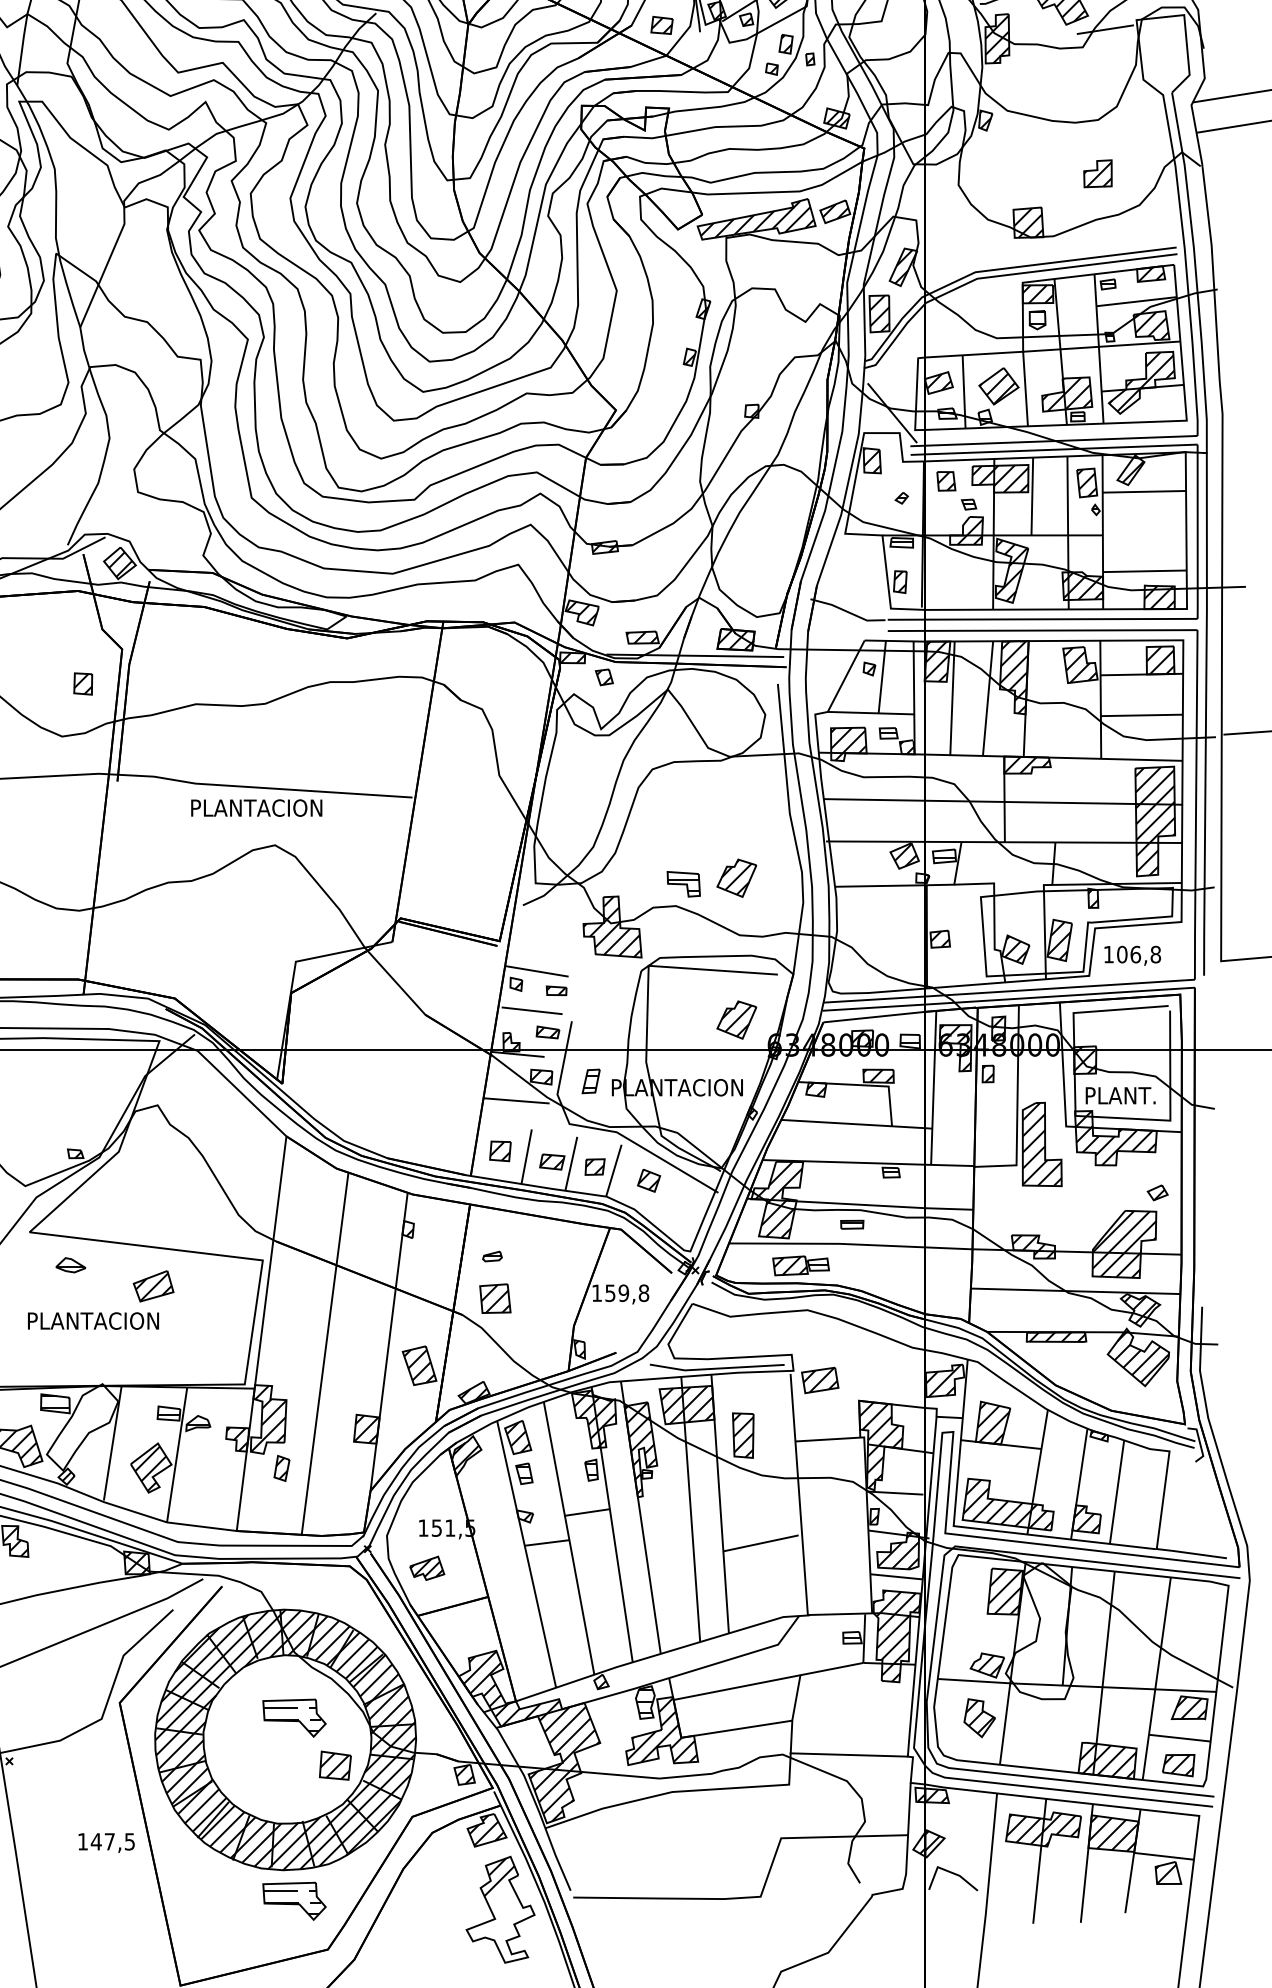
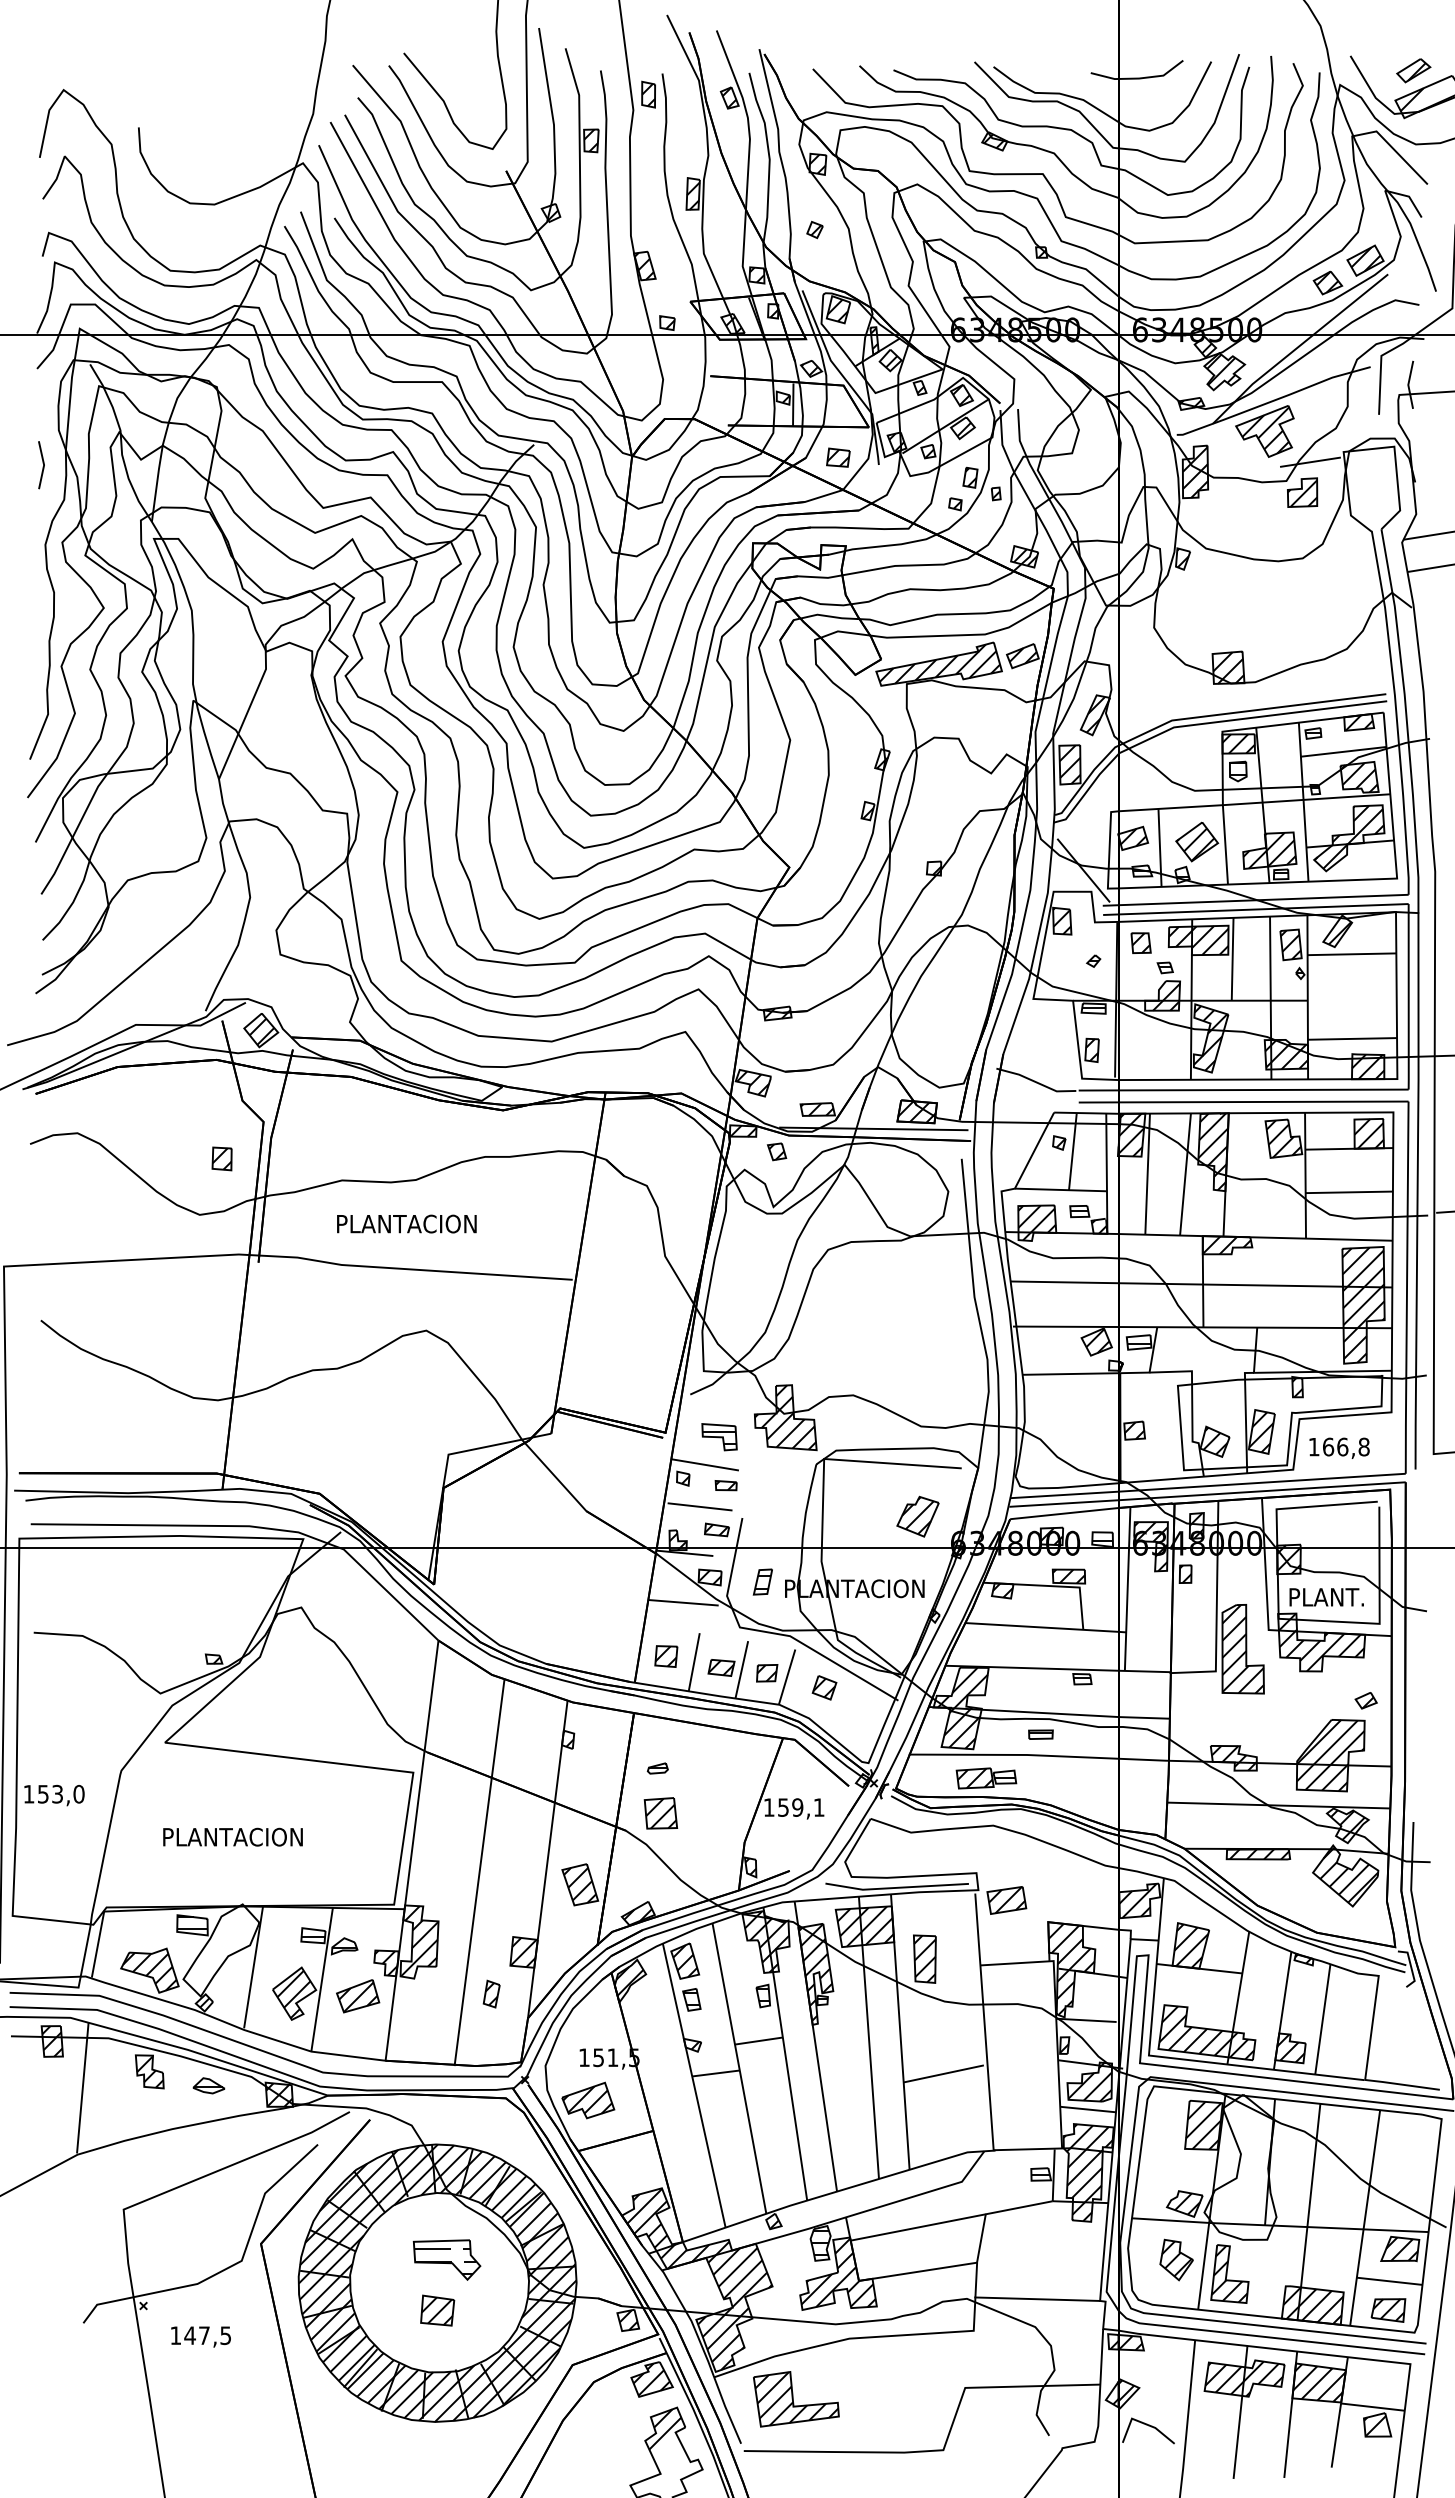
part: (1097, 173) -> (1302, 492), moved
text: (256, 807) -> (406, 1223), moved
part: (736, 878) -> (917, 1365), removed
part: (683, 884) -> (719, 1437), moved
text: (1122, 954) -> (1328, 1446), 106,8 -> 166,8
part: (70, 1264) -> (208, 2085), moved
part: (154, 1286) -> (358, 1996), moved
text: (643, 1293) -> (818, 1807), 159,8 -> 159,1
part: (281, 1467) -> (491, 1993), moved
part: (427, 1568) -> (588, 2100), size x1.43
part: (1029, 1730) -> (1229, 2273), added
part: (335, 1765) -> (437, 2310), moved
text: (106, 1842) -> (200, 2336), moved
part: (622, 1849) -> (796, 2399), added
part: (293, 1900) -> (446, 2454), removed

